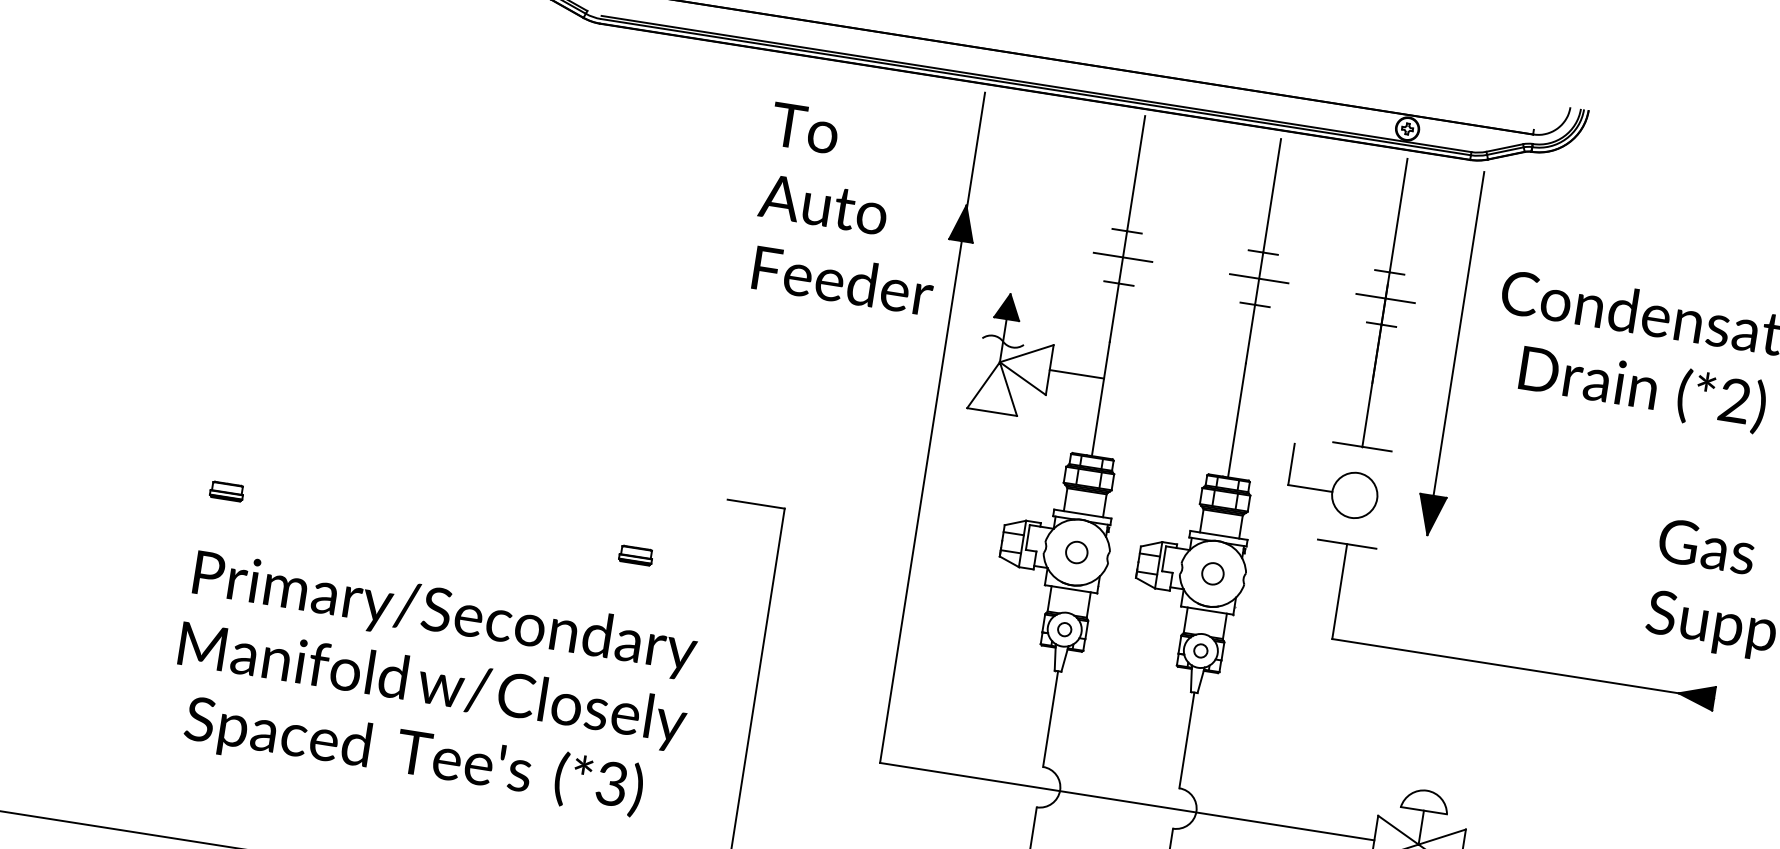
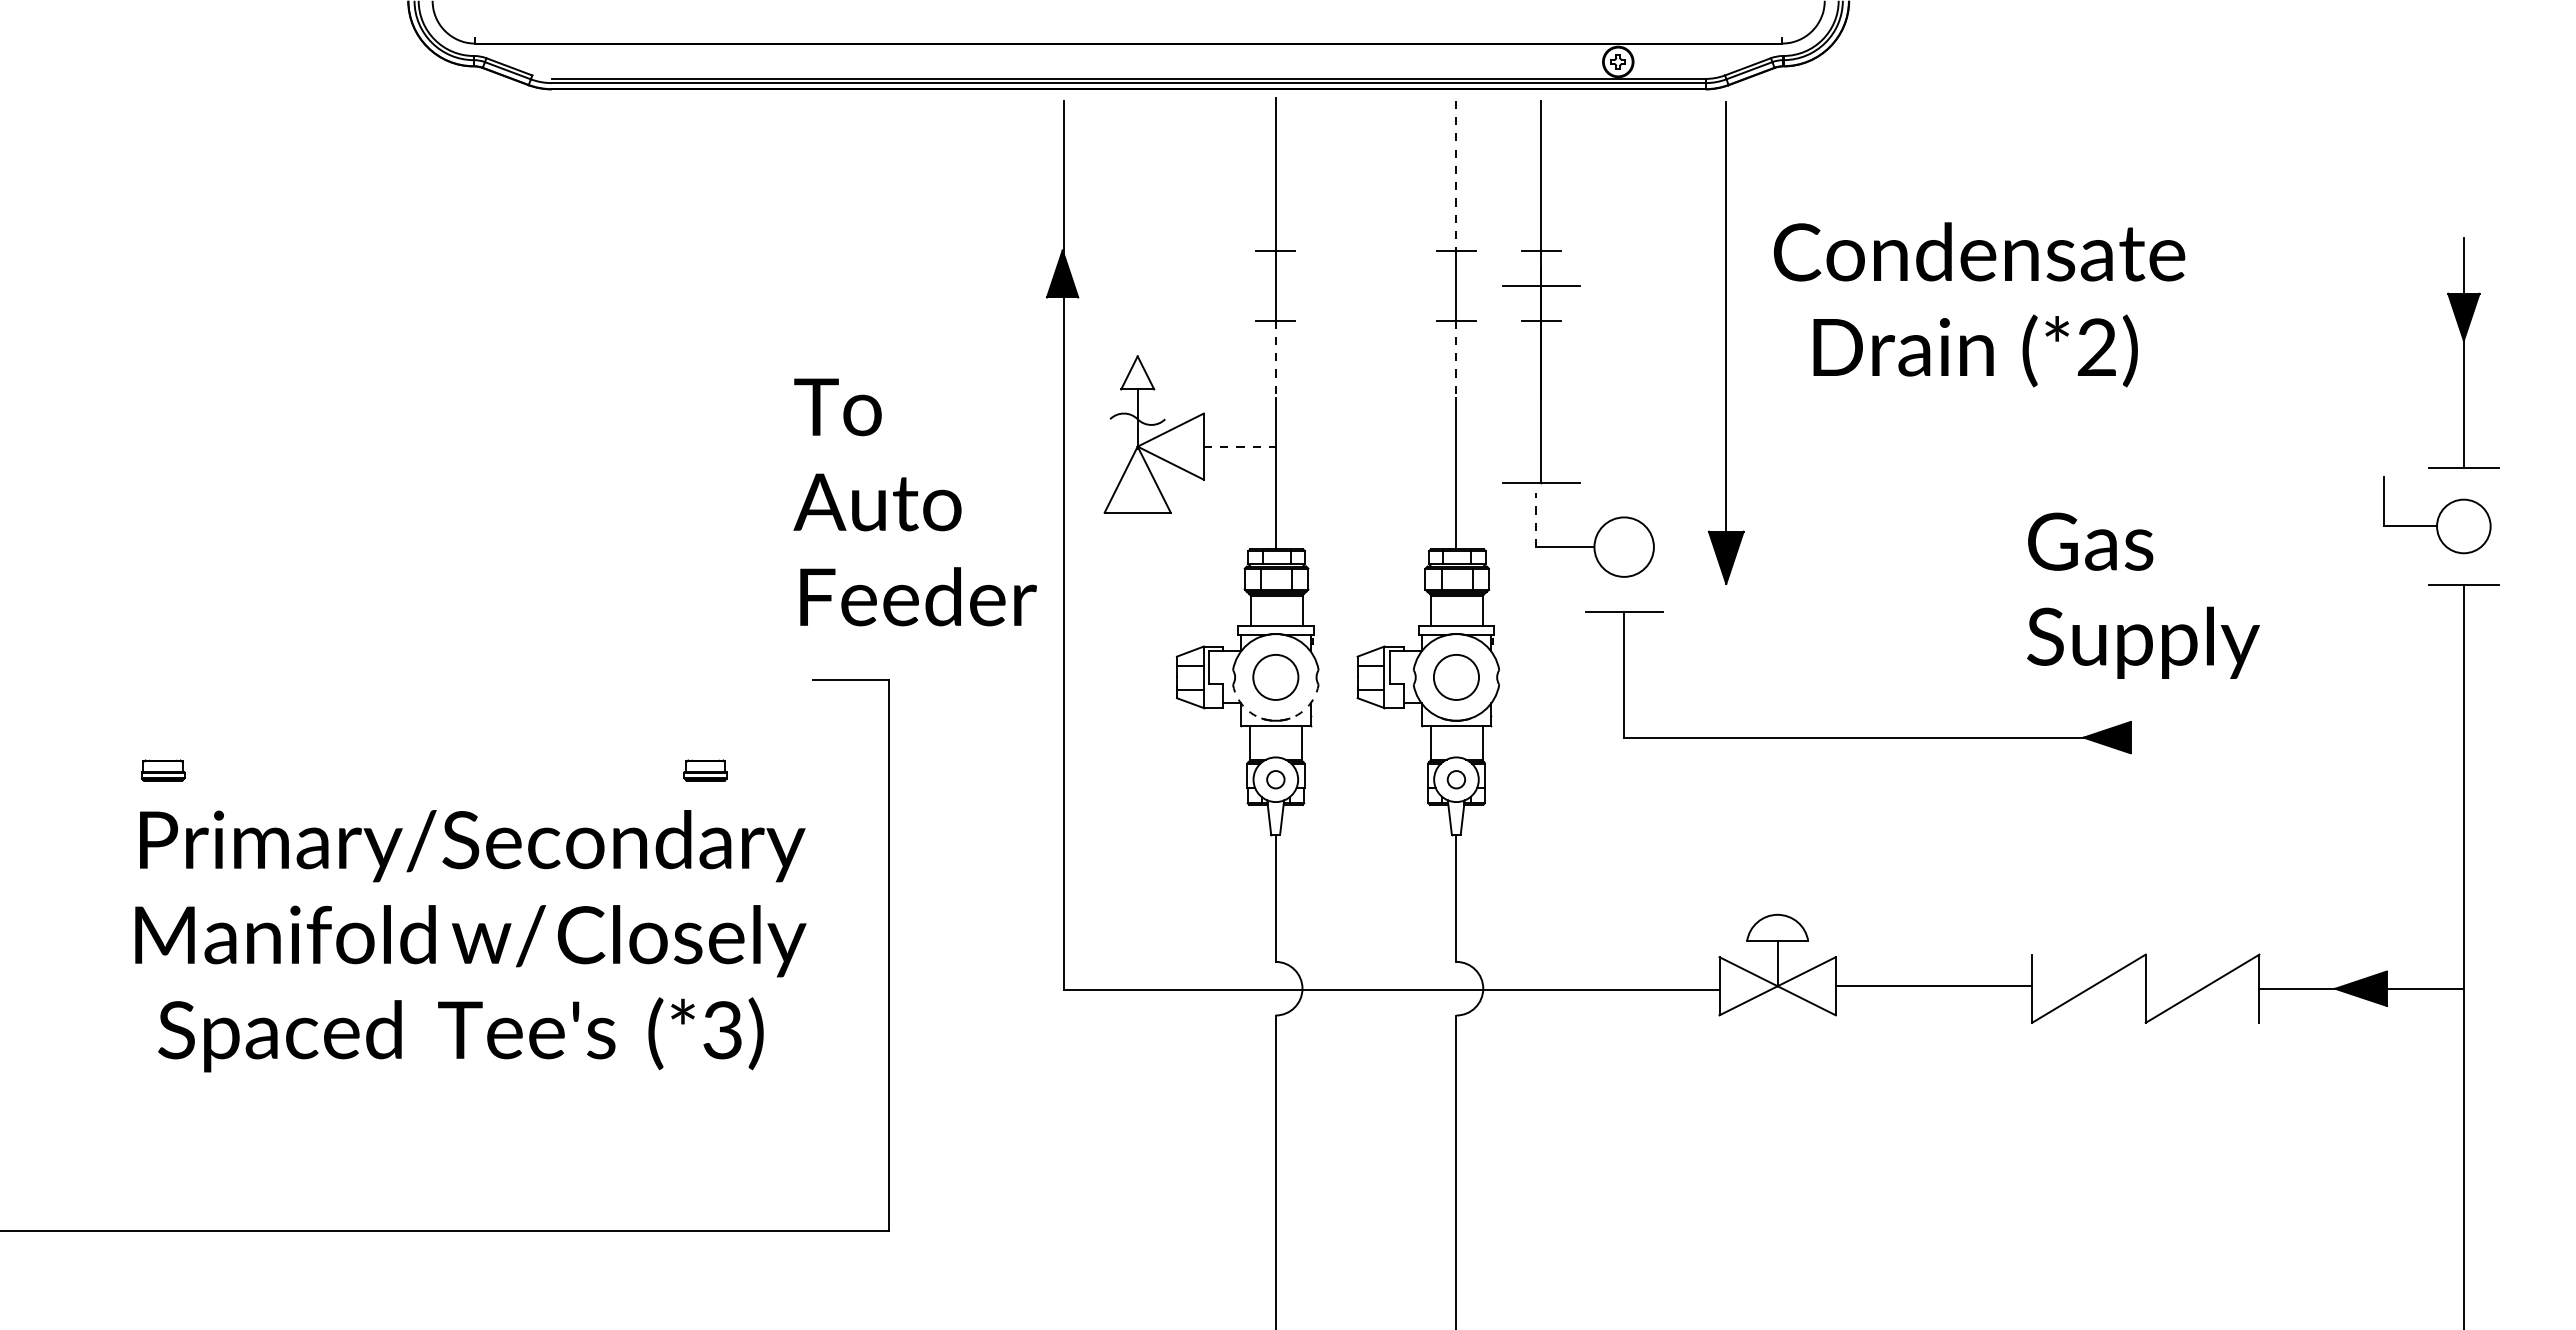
line: (1272, 196) -> (1456, 176), solid -> dashed
text: (851, 209) -> (914, 502), moved
line: (1122, 257) -> (1275, 285), removed
line: (1259, 278) -> (1456, 285), removed
part: (1385, 303) -> (1541, 292), moved
fill: (1008, 306) -> (1137, 372), removed
line: (1114, 312) -> (1275, 359), solid -> dashed
line: (1250, 334) -> (1456, 359), solid -> dashed
line: (1077, 374) -> (1240, 446), solid -> dashed
line: (1291, 464) -> (1535, 519), solid -> dashed
circle: (1076, 552) -> (1275, 677), size x1.6
circle: (1212, 573) -> (1456, 677), size x1.6
arc: (1071, 584) -> (1275, 720), solid -> dashed
text: (432, 687) -> (470, 941), moved

